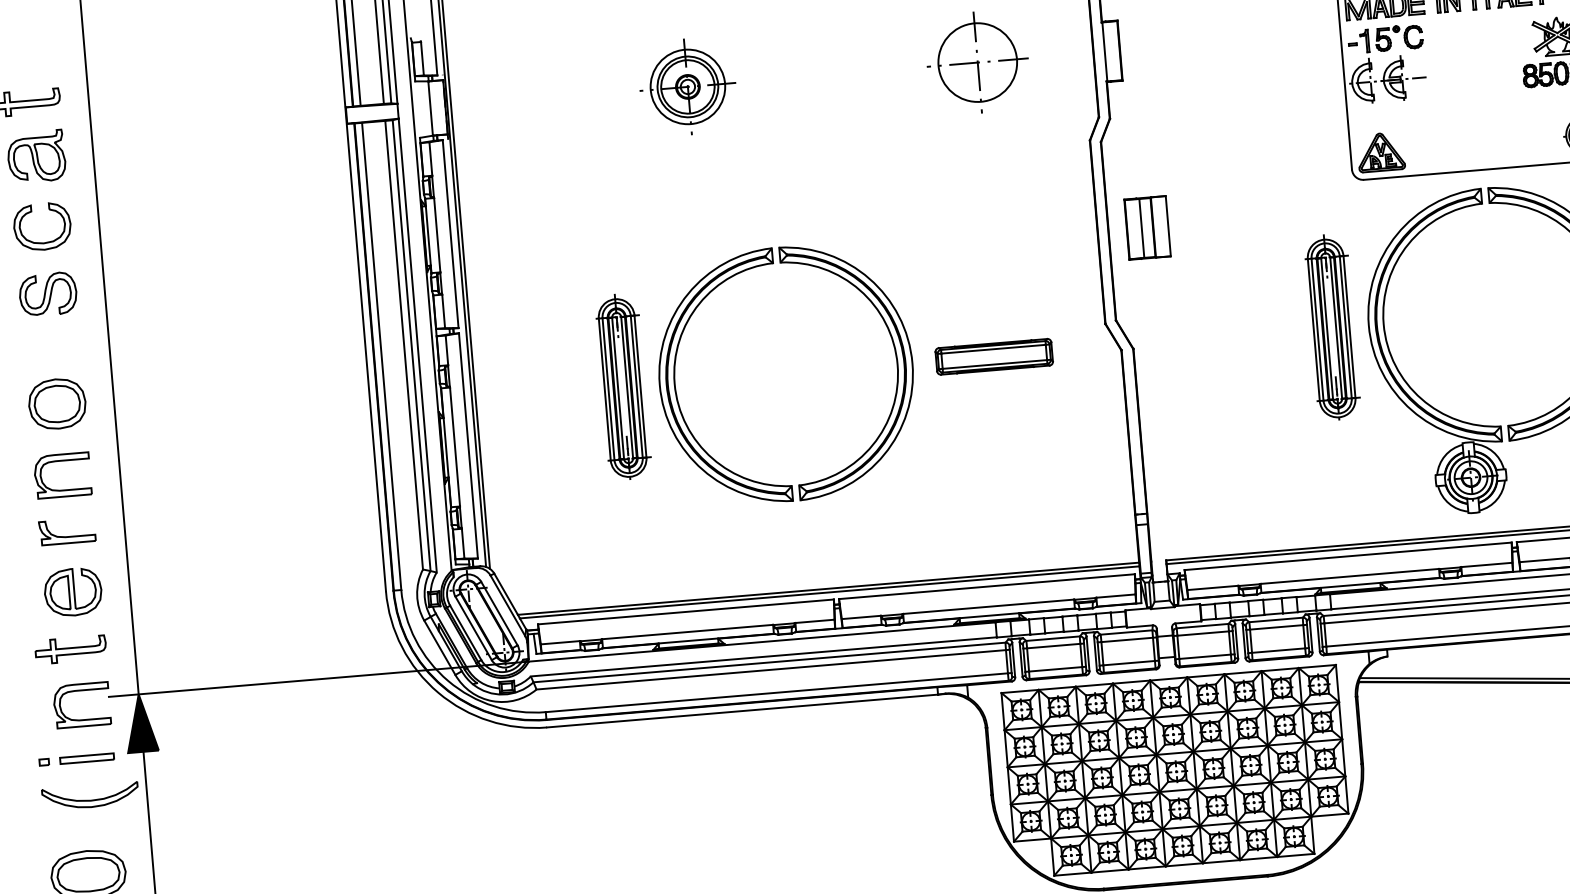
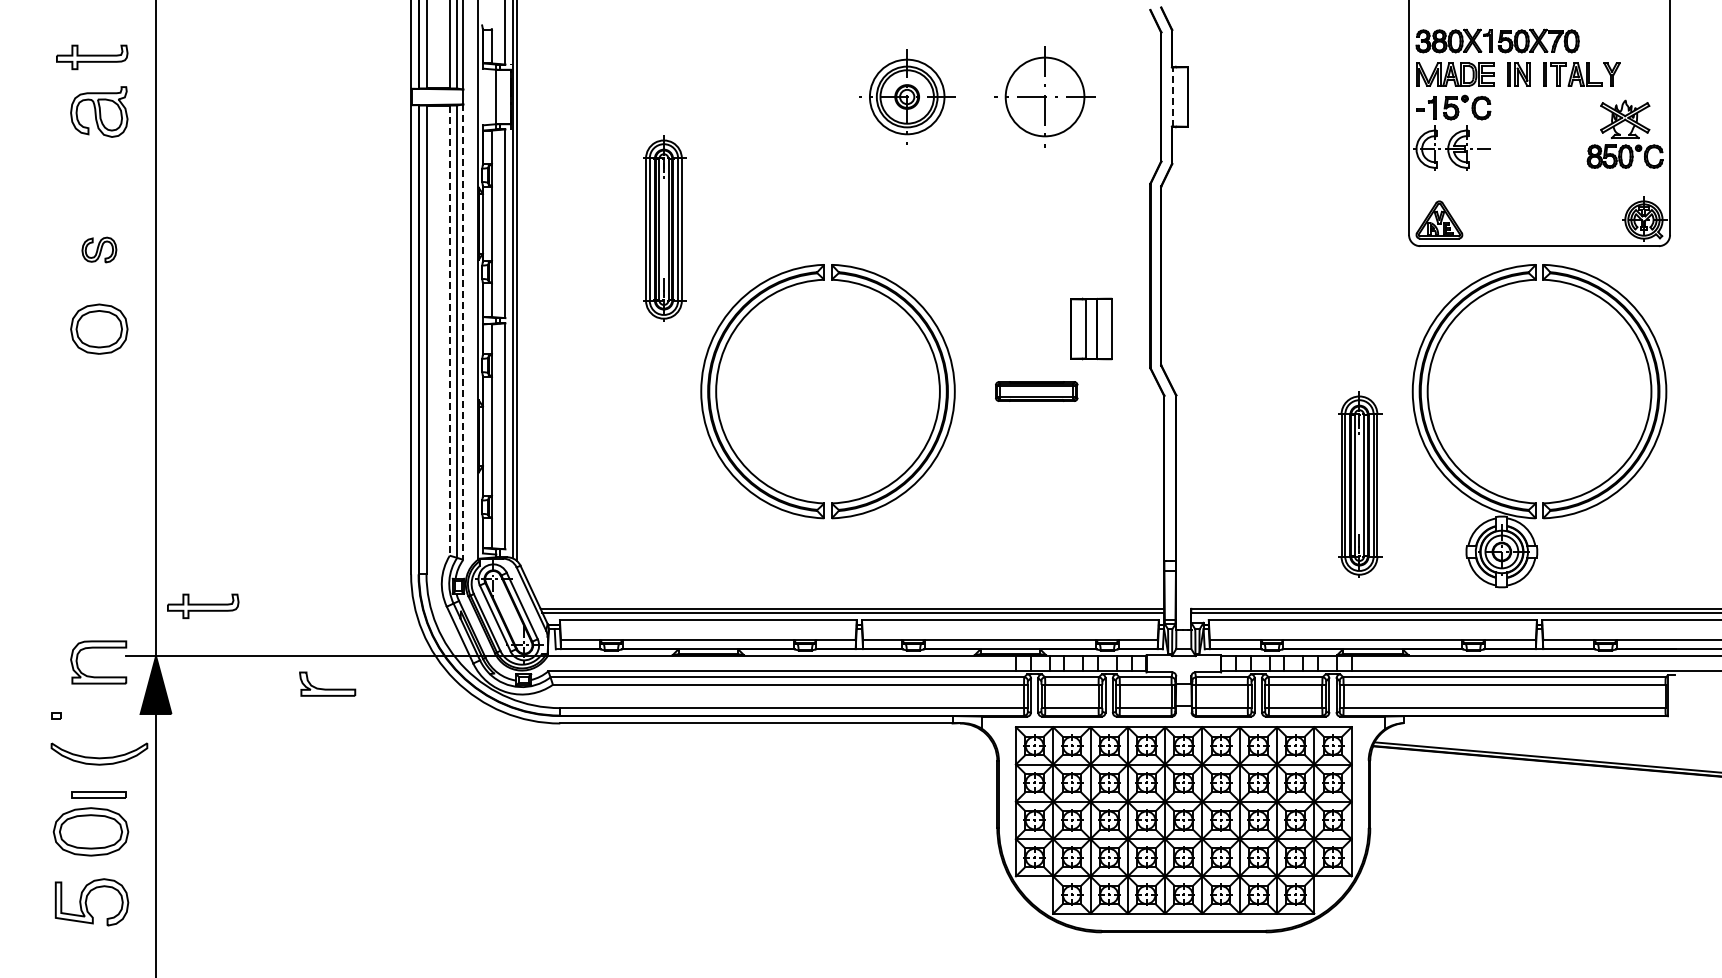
line: (1104, 52) -> (1172, 97), solid -> dashed
part: (688, 86) -> (907, 96), moved
part: (1147, 227) -> (1091, 328), moved
part: (41, 242) -> (97, 197), removed
part: (48, 293) -> (99, 249), size x0.6
part: (1332, 327) -> (1360, 484), moved
line: (417, 345) -> (463, 332), solid -> dashed
line: (403, 346) -> (449, 331), solid -> dashed
part: (993, 356) -> (1036, 391), size x0.7
part: (623, 386) -> (664, 228), moved
part: (57, 403) -> (99, 328), moved
part: (61, 461) -> (98, 417), removed
part: (67, 530) -> (327, 683), moved
part: (73, 592) -> (99, 549), removed
part: (71, 650) -> (203, 606), moved
part: (86, 758) -> (98, 794), moved

